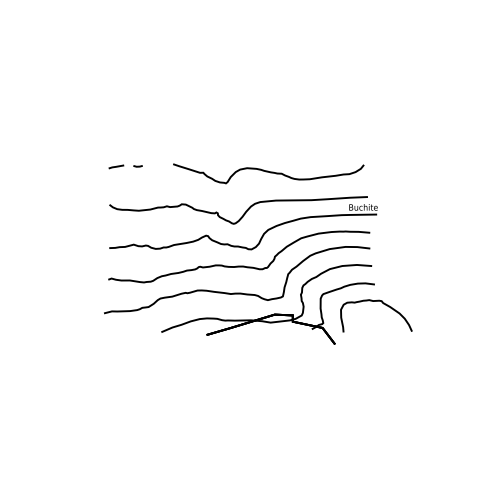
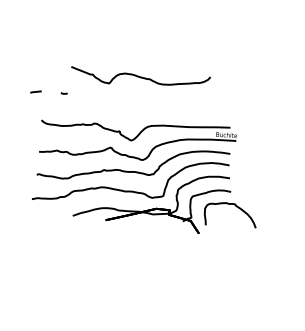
line: (116, 166) -> (36, 91), moved
curve: (268, 172) -> (140, 77), moved

